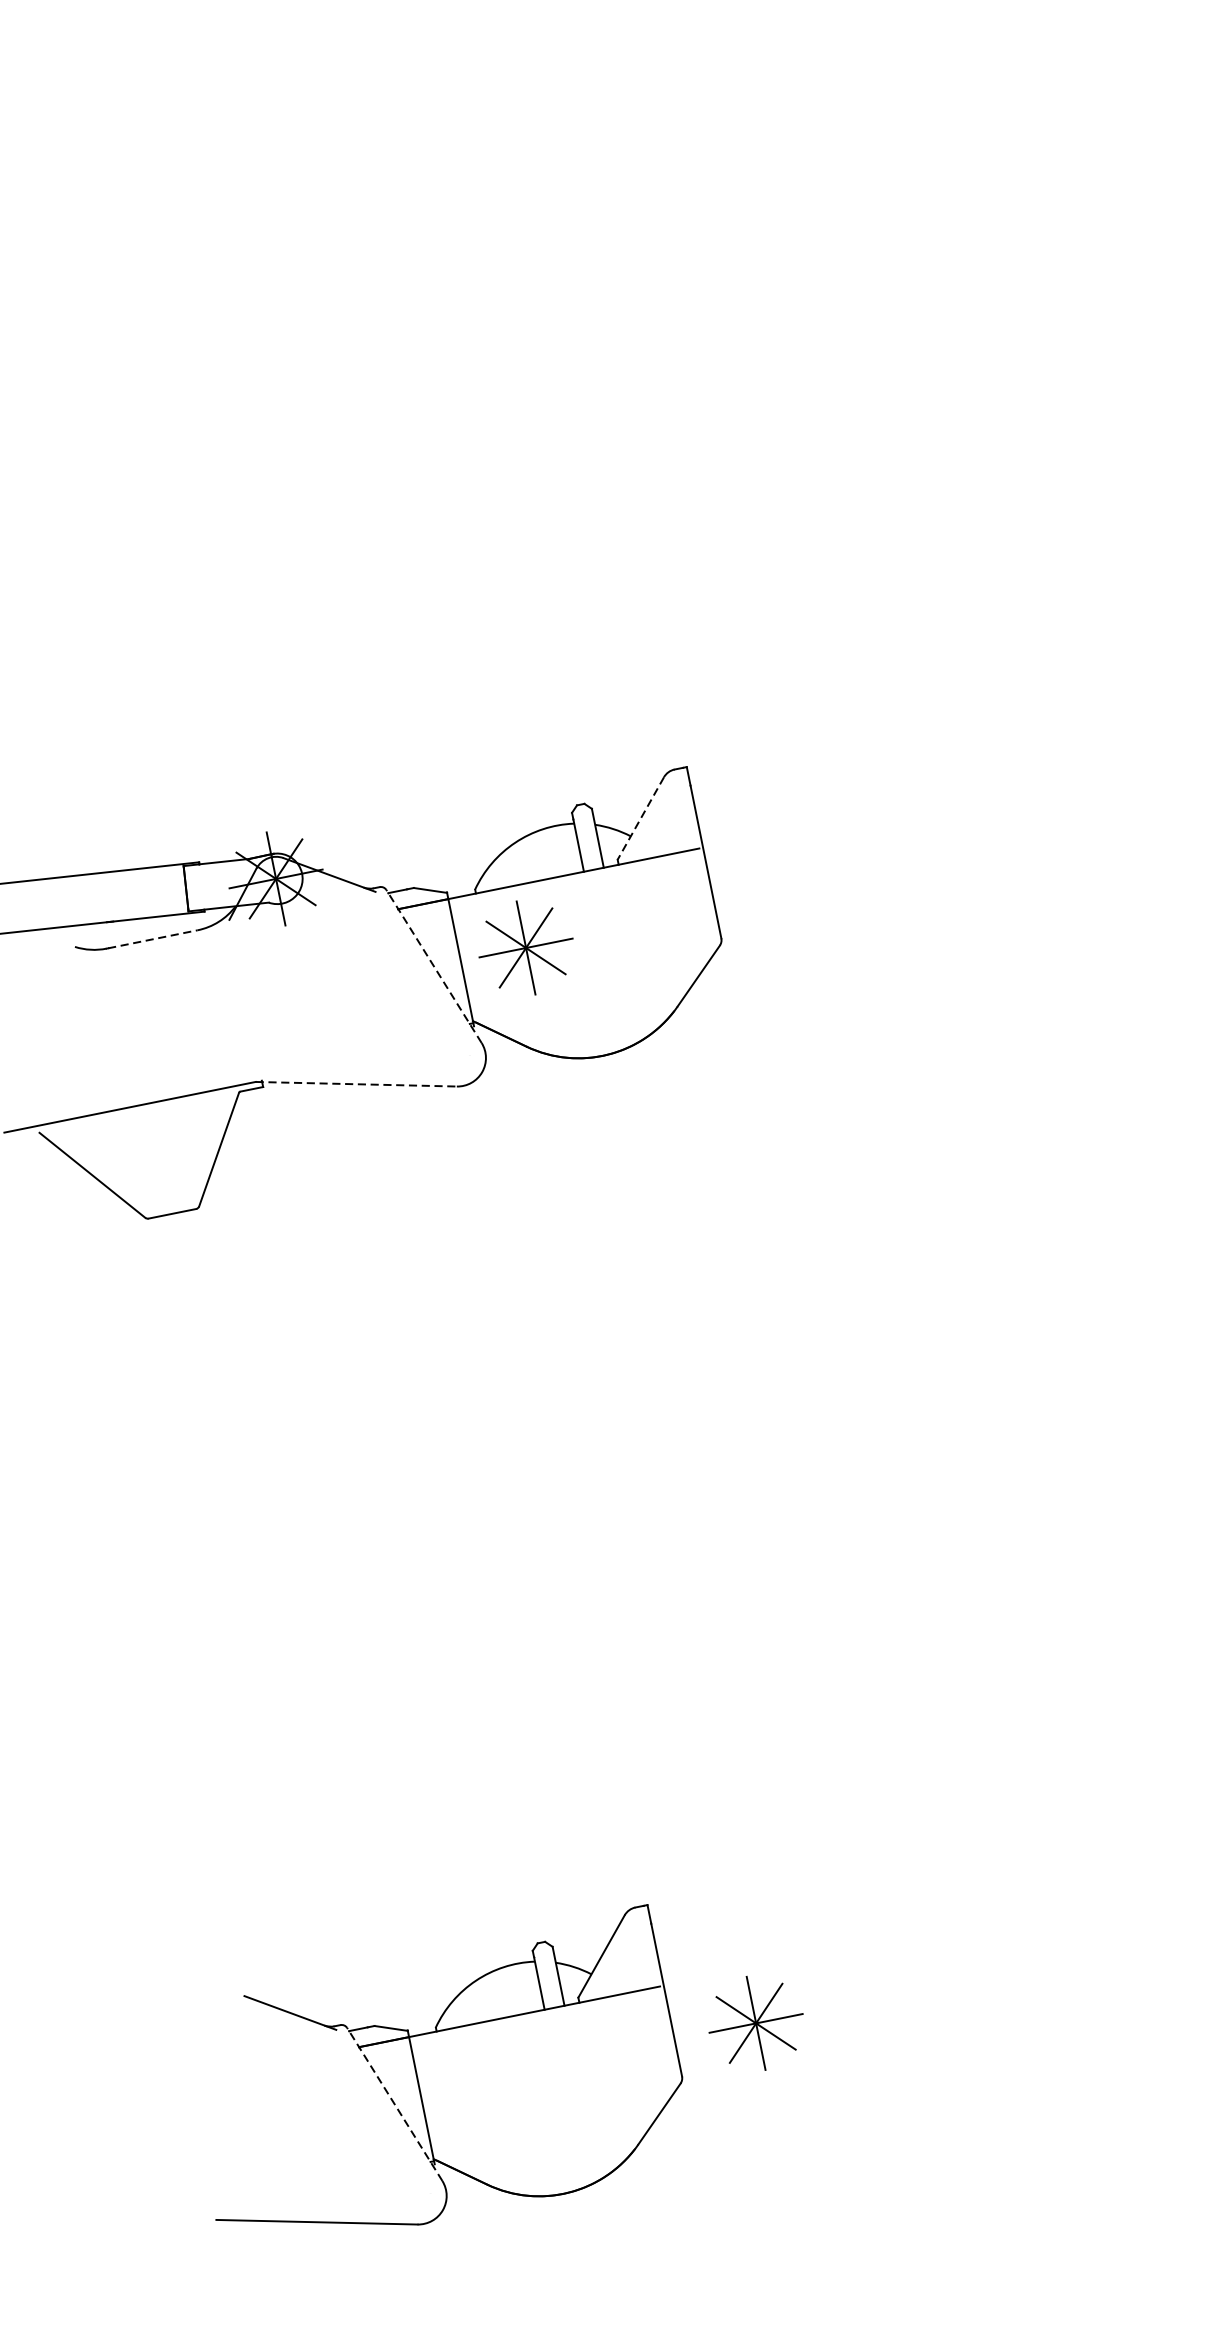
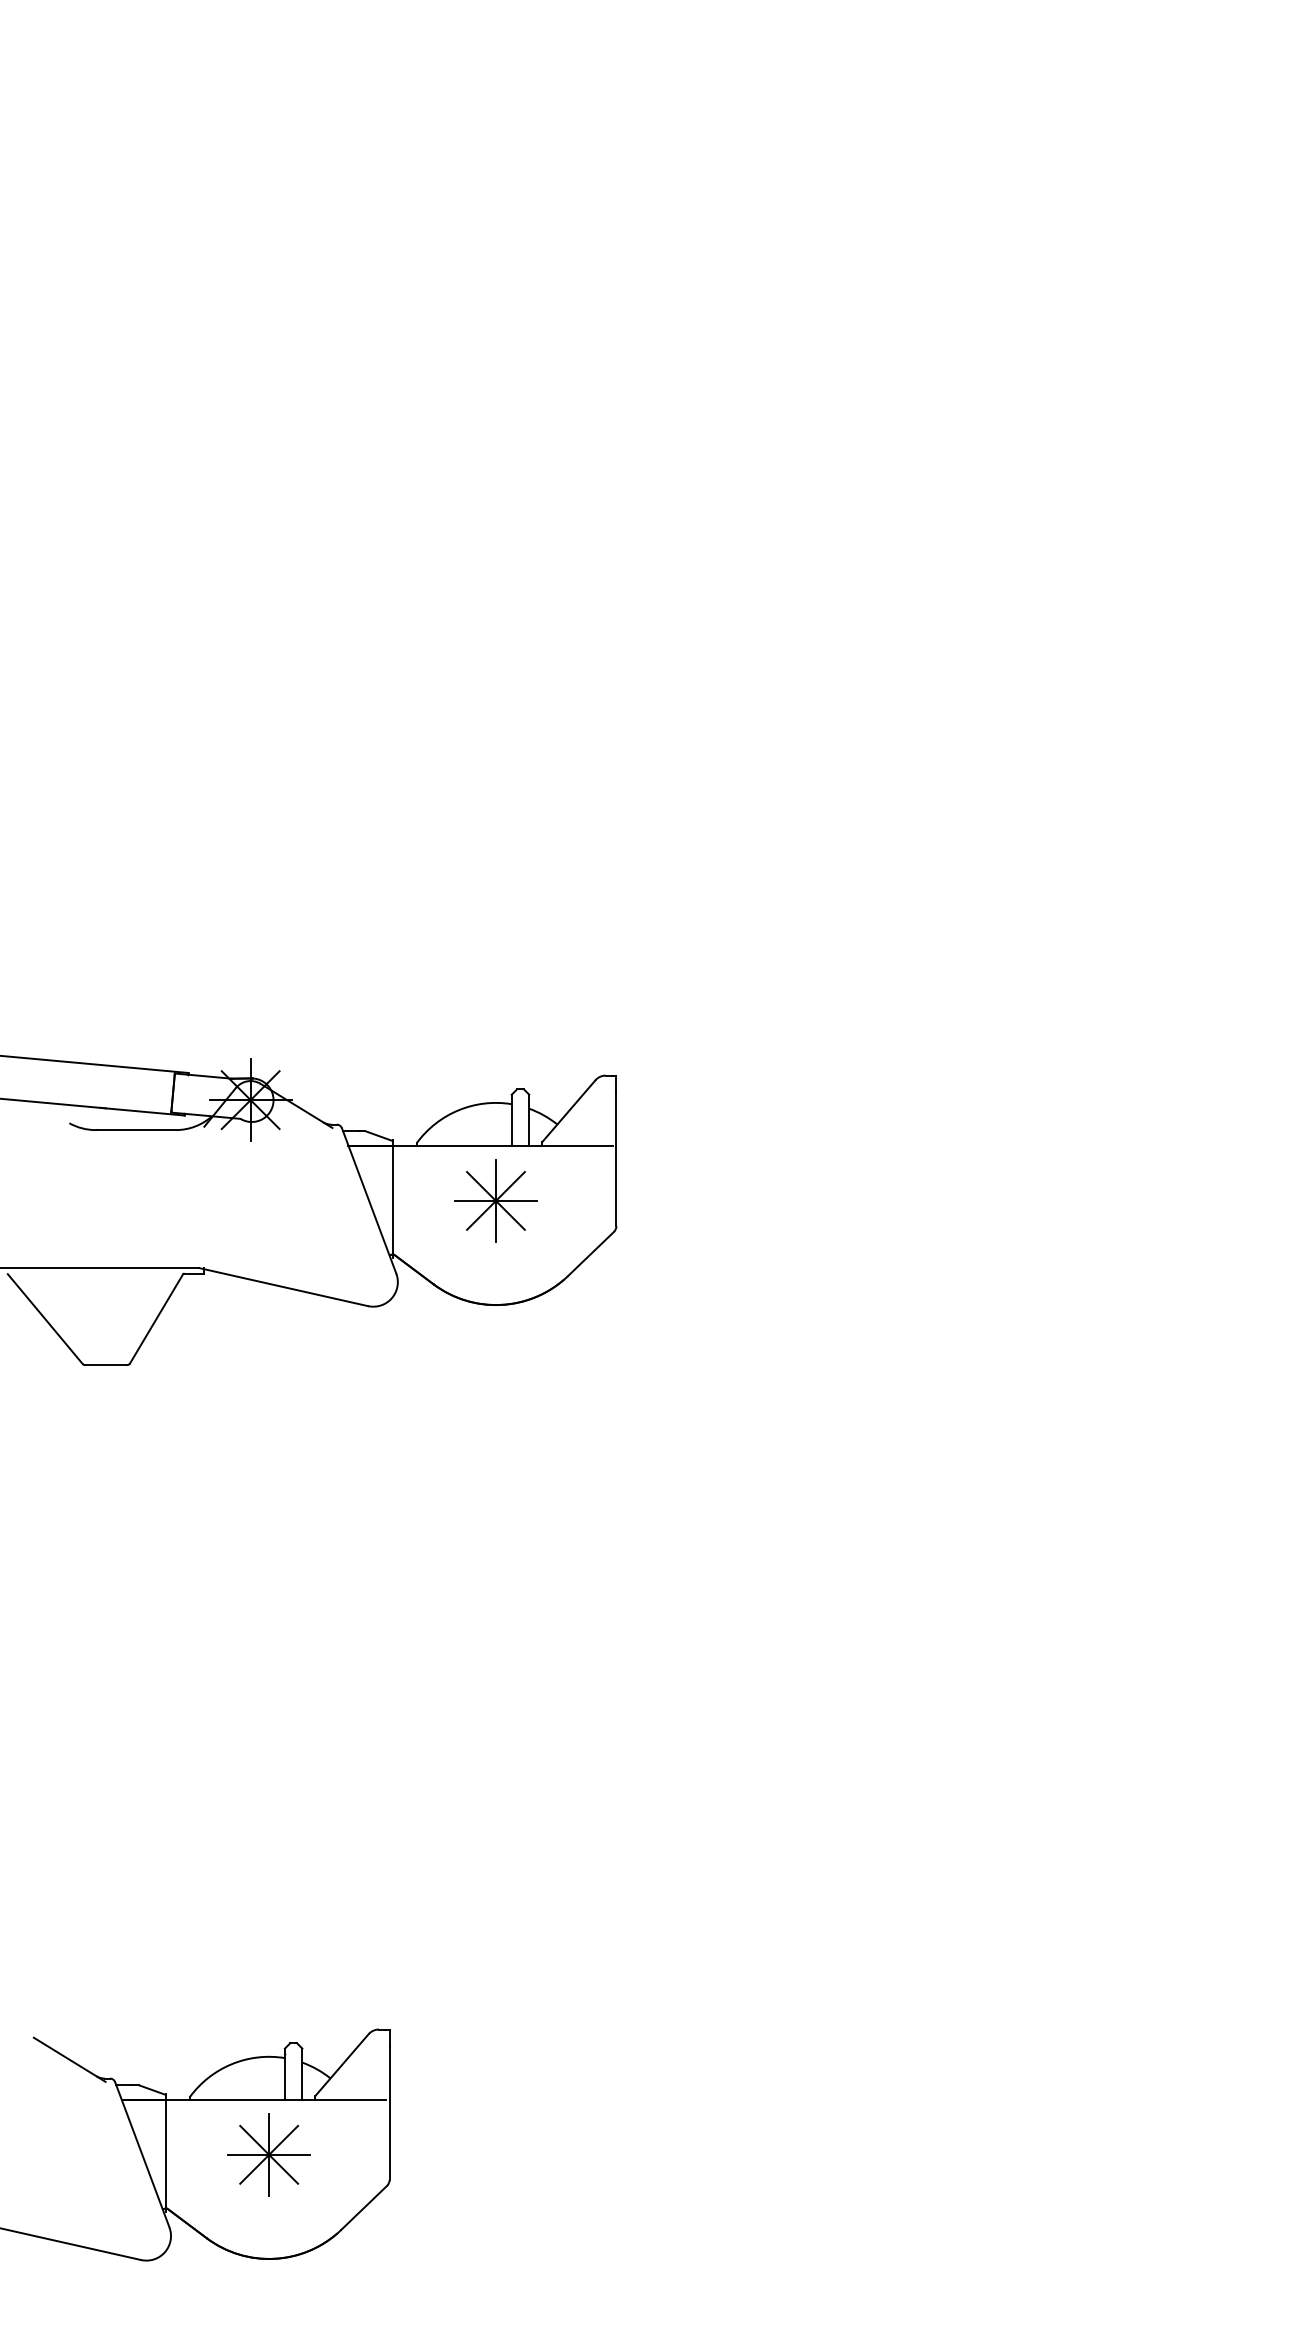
line: (640, 818) -> (568, 1111), dashed -> solid
line: (153, 939) -> (136, 1130), dashed -> solid
part: (525, 947) -> (495, 1200), moved
line: (434, 965) -> (369, 1200), dashed -> solid
line: (356, 1084) -> (283, 1287), dashed -> solid
part: (755, 2023) -> (268, 2154), moved
line: (394, 2104) -> (142, 2154), dashed -> solid

